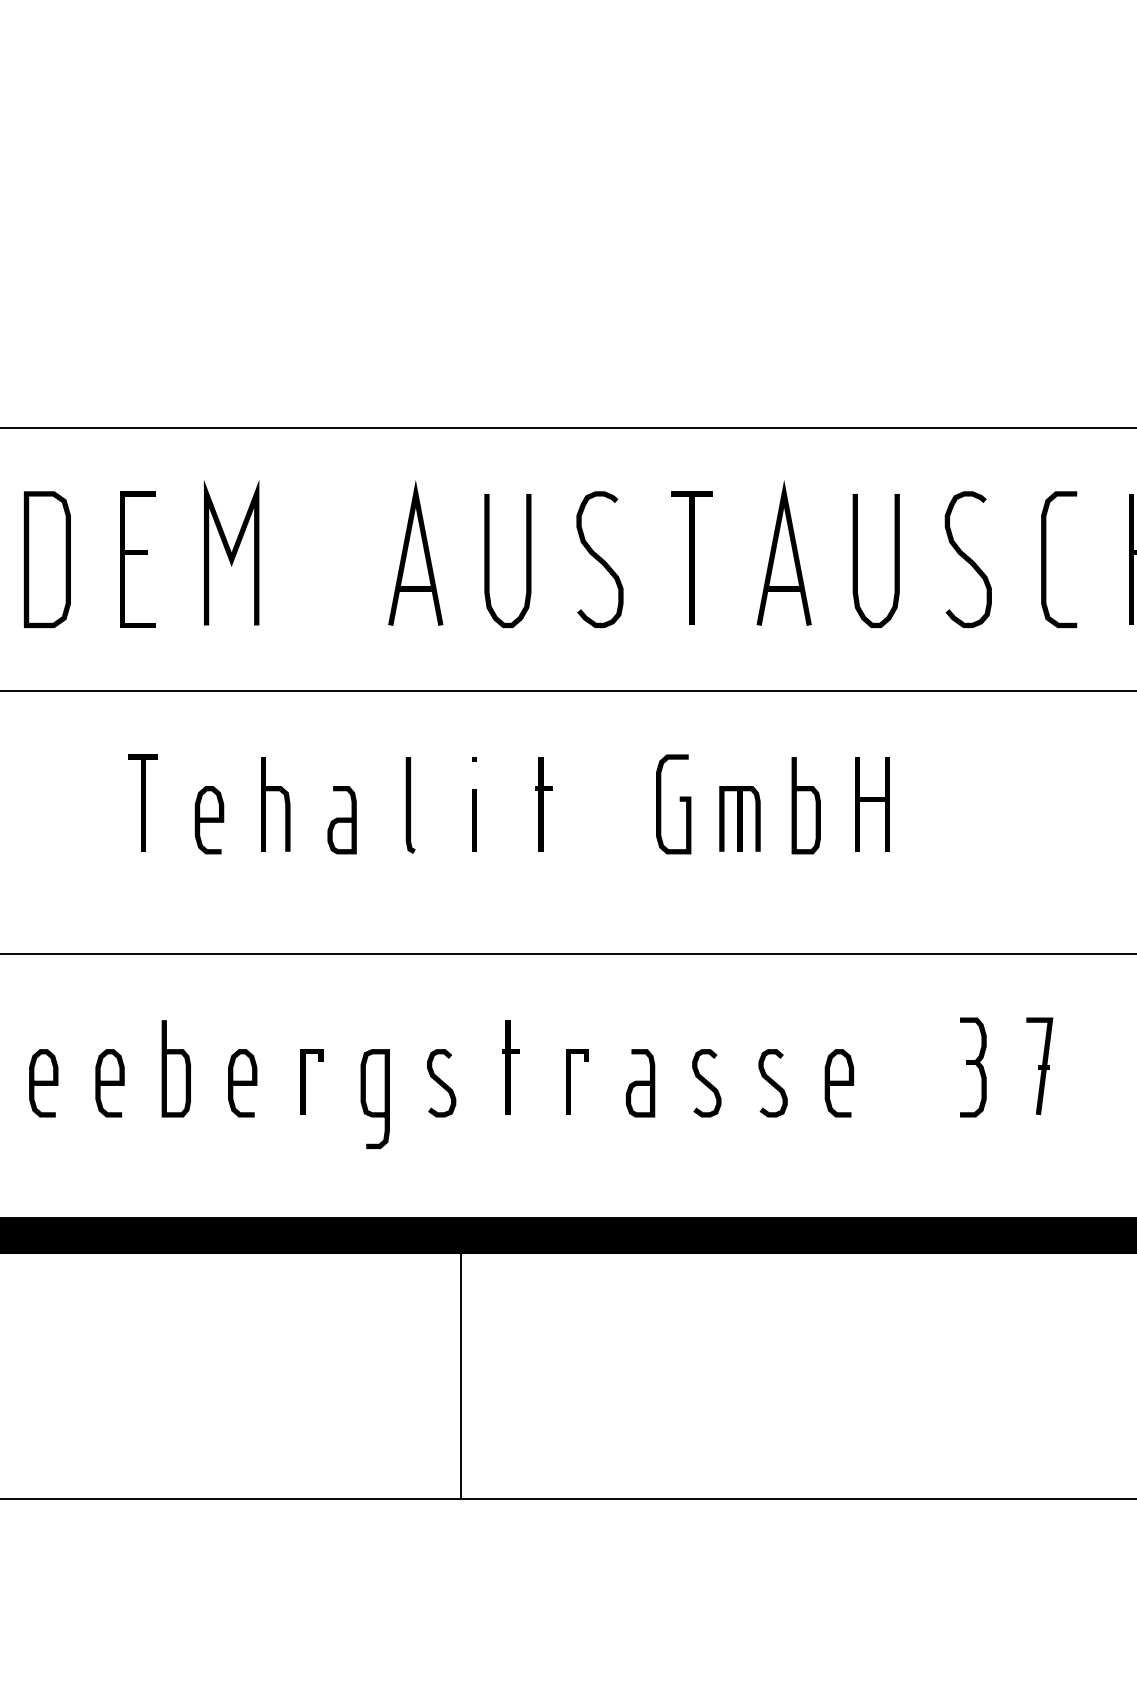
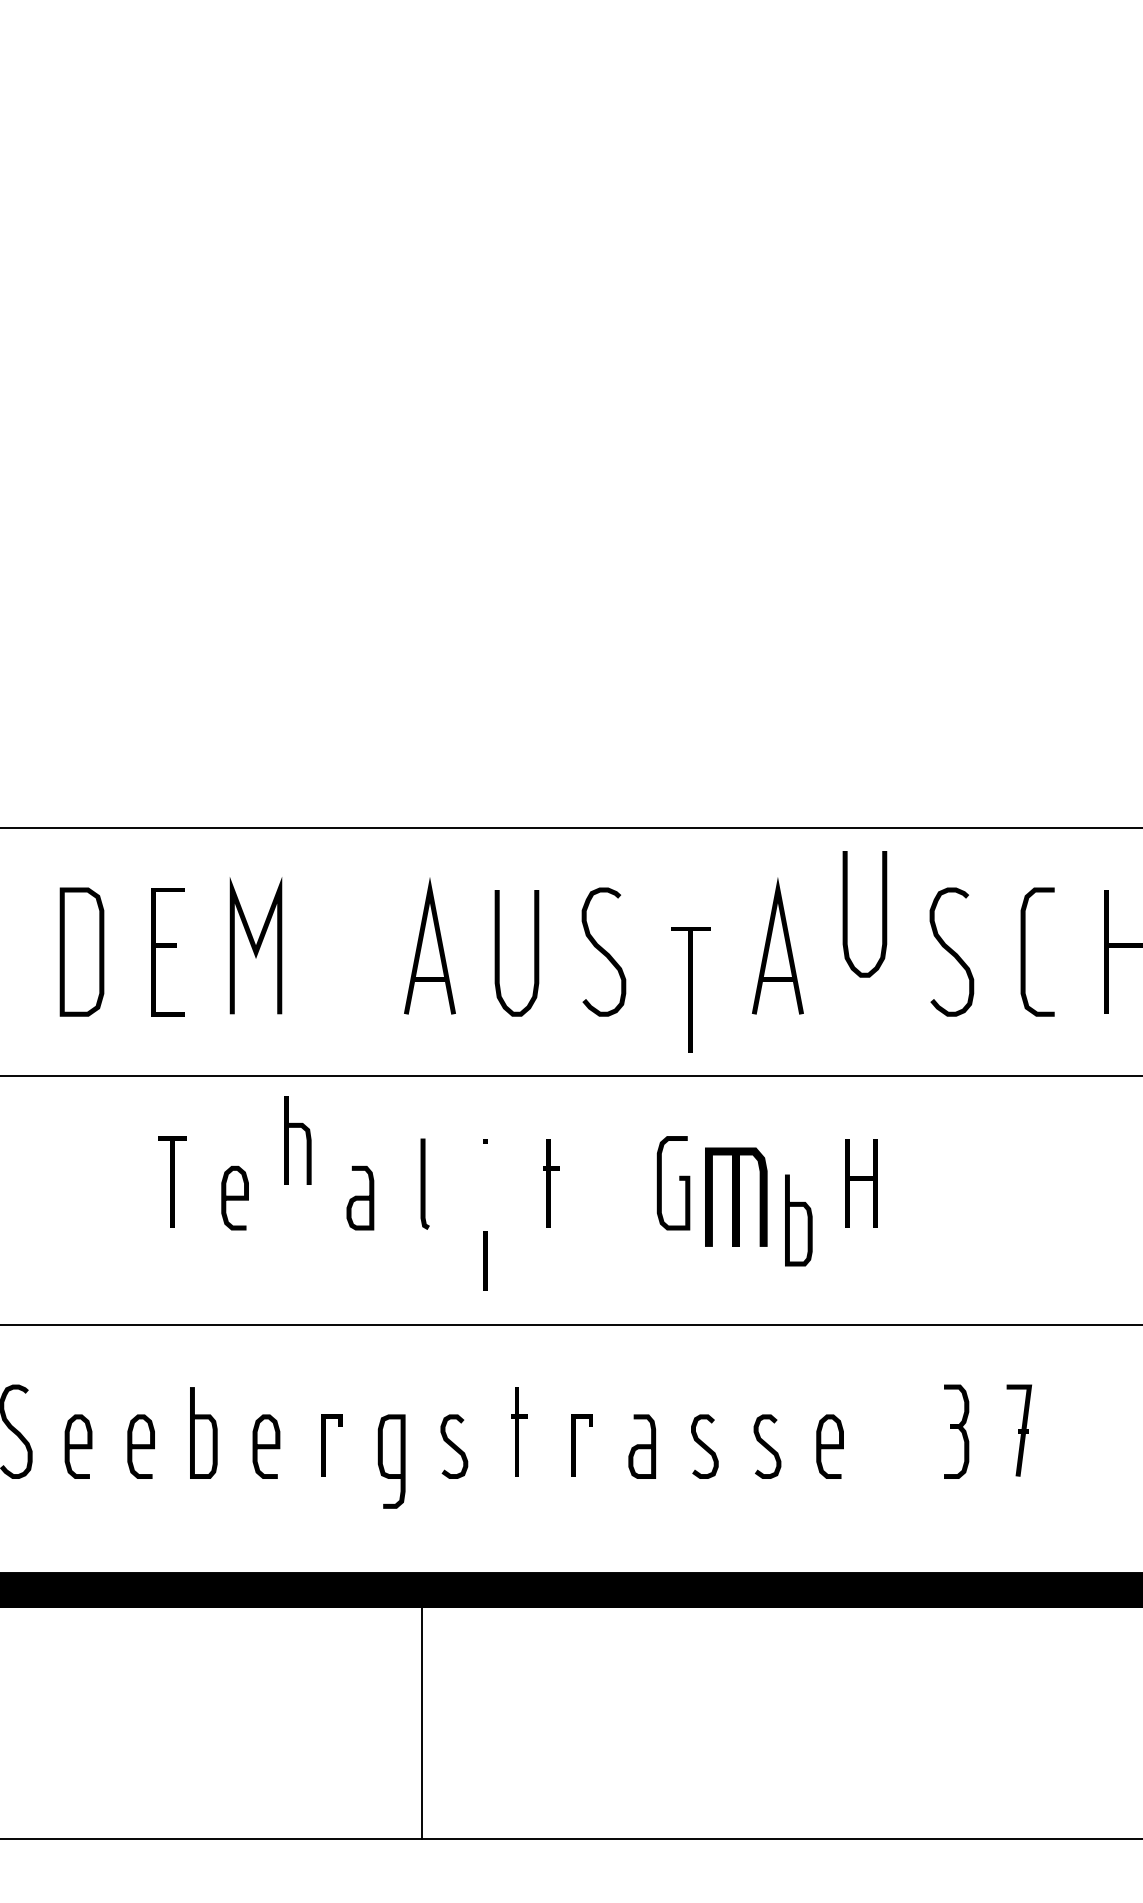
part: (691, 557) -> (690, 989), moved
curve: (857, 561) -> (847, 914), moved
part: (266, 804) -> (288, 1140), moved
curve: (796, 805) -> (789, 1220), moved
part: (739, 818) -> (735, 1196), size x1.6
line: (474, 819) -> (485, 1260), moved
line: (460, 1366) -> (422, 1714), moved

